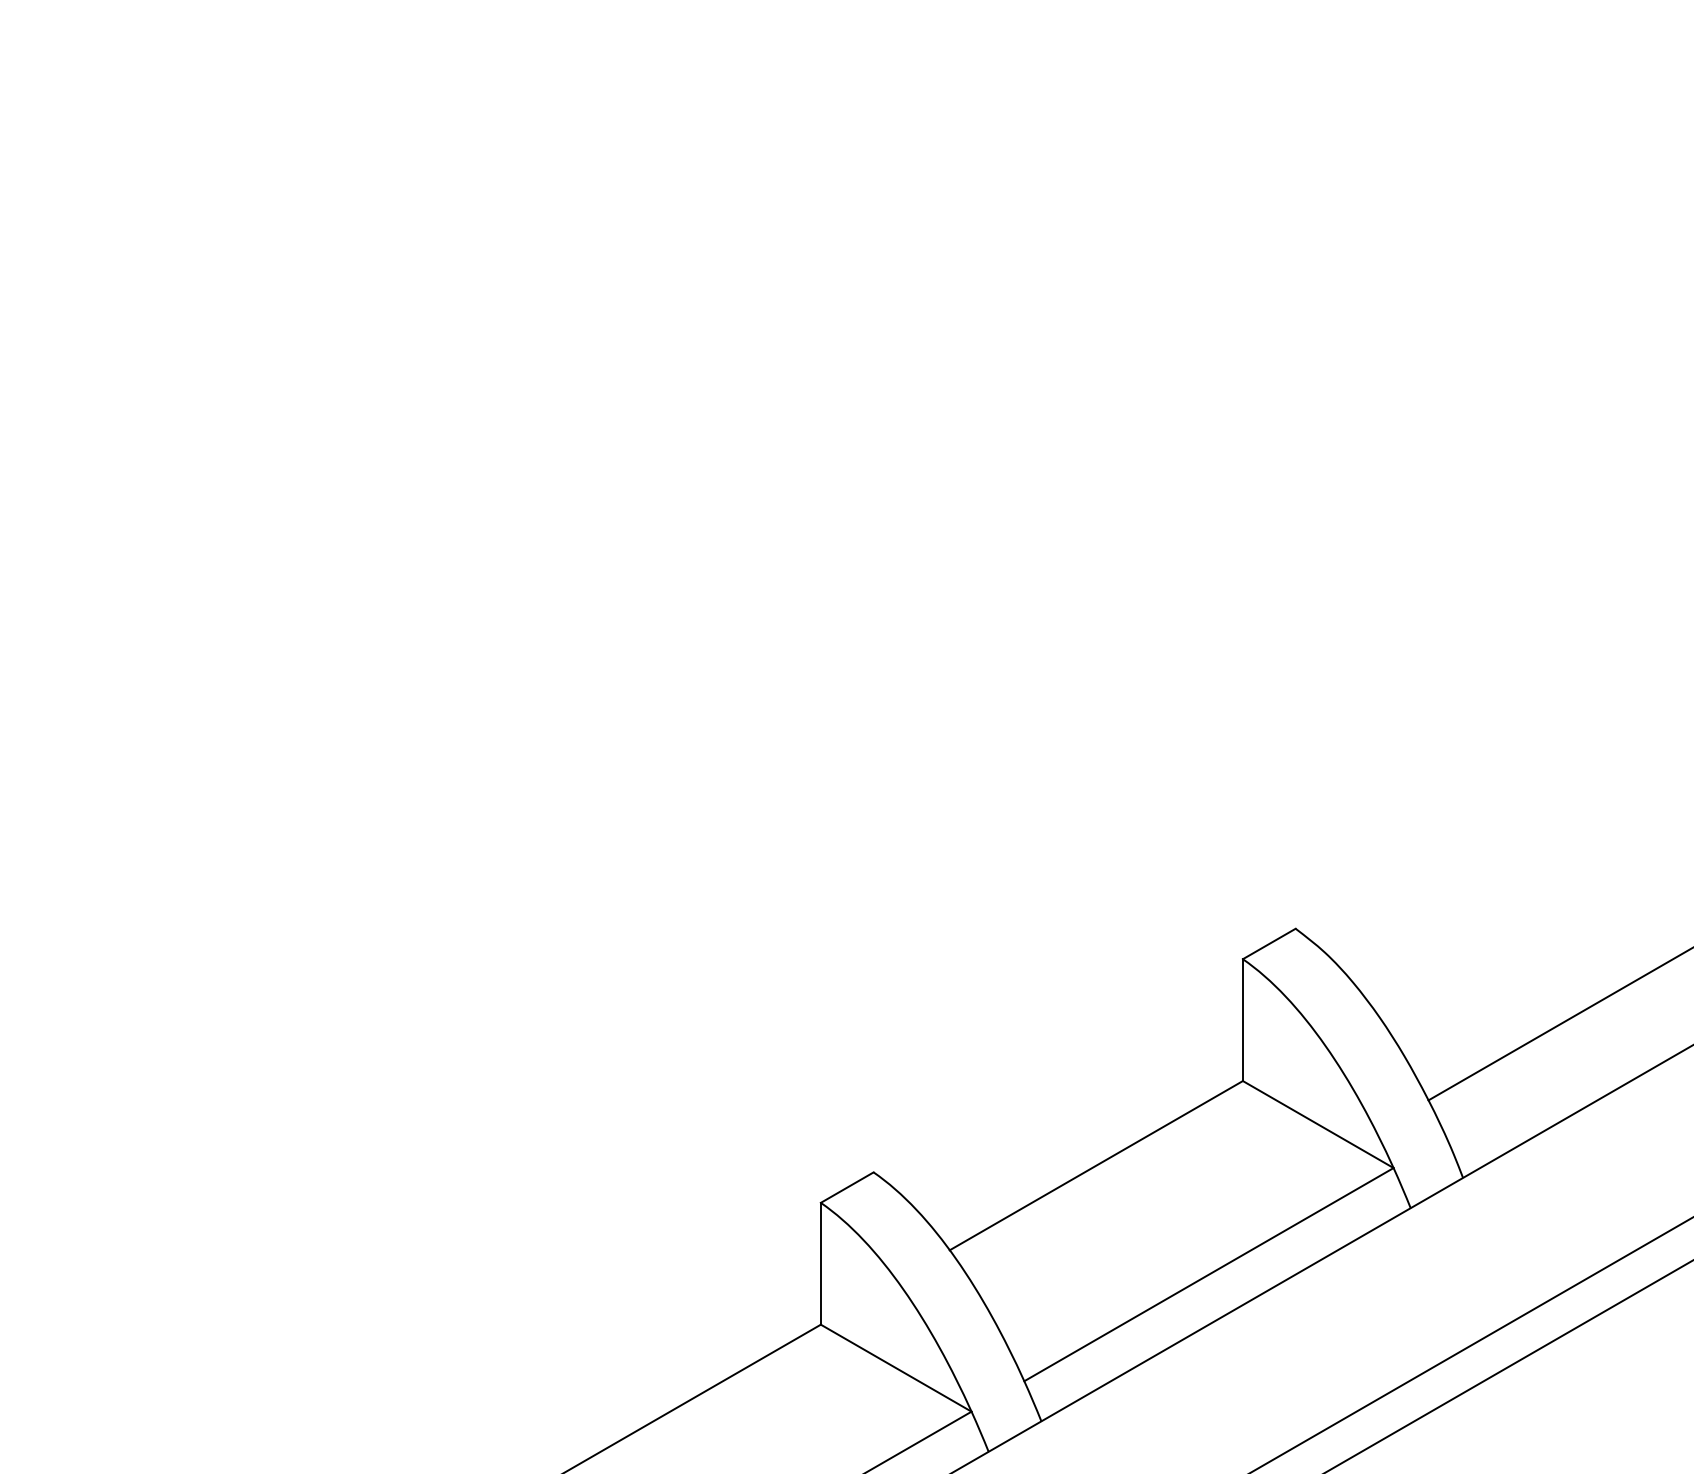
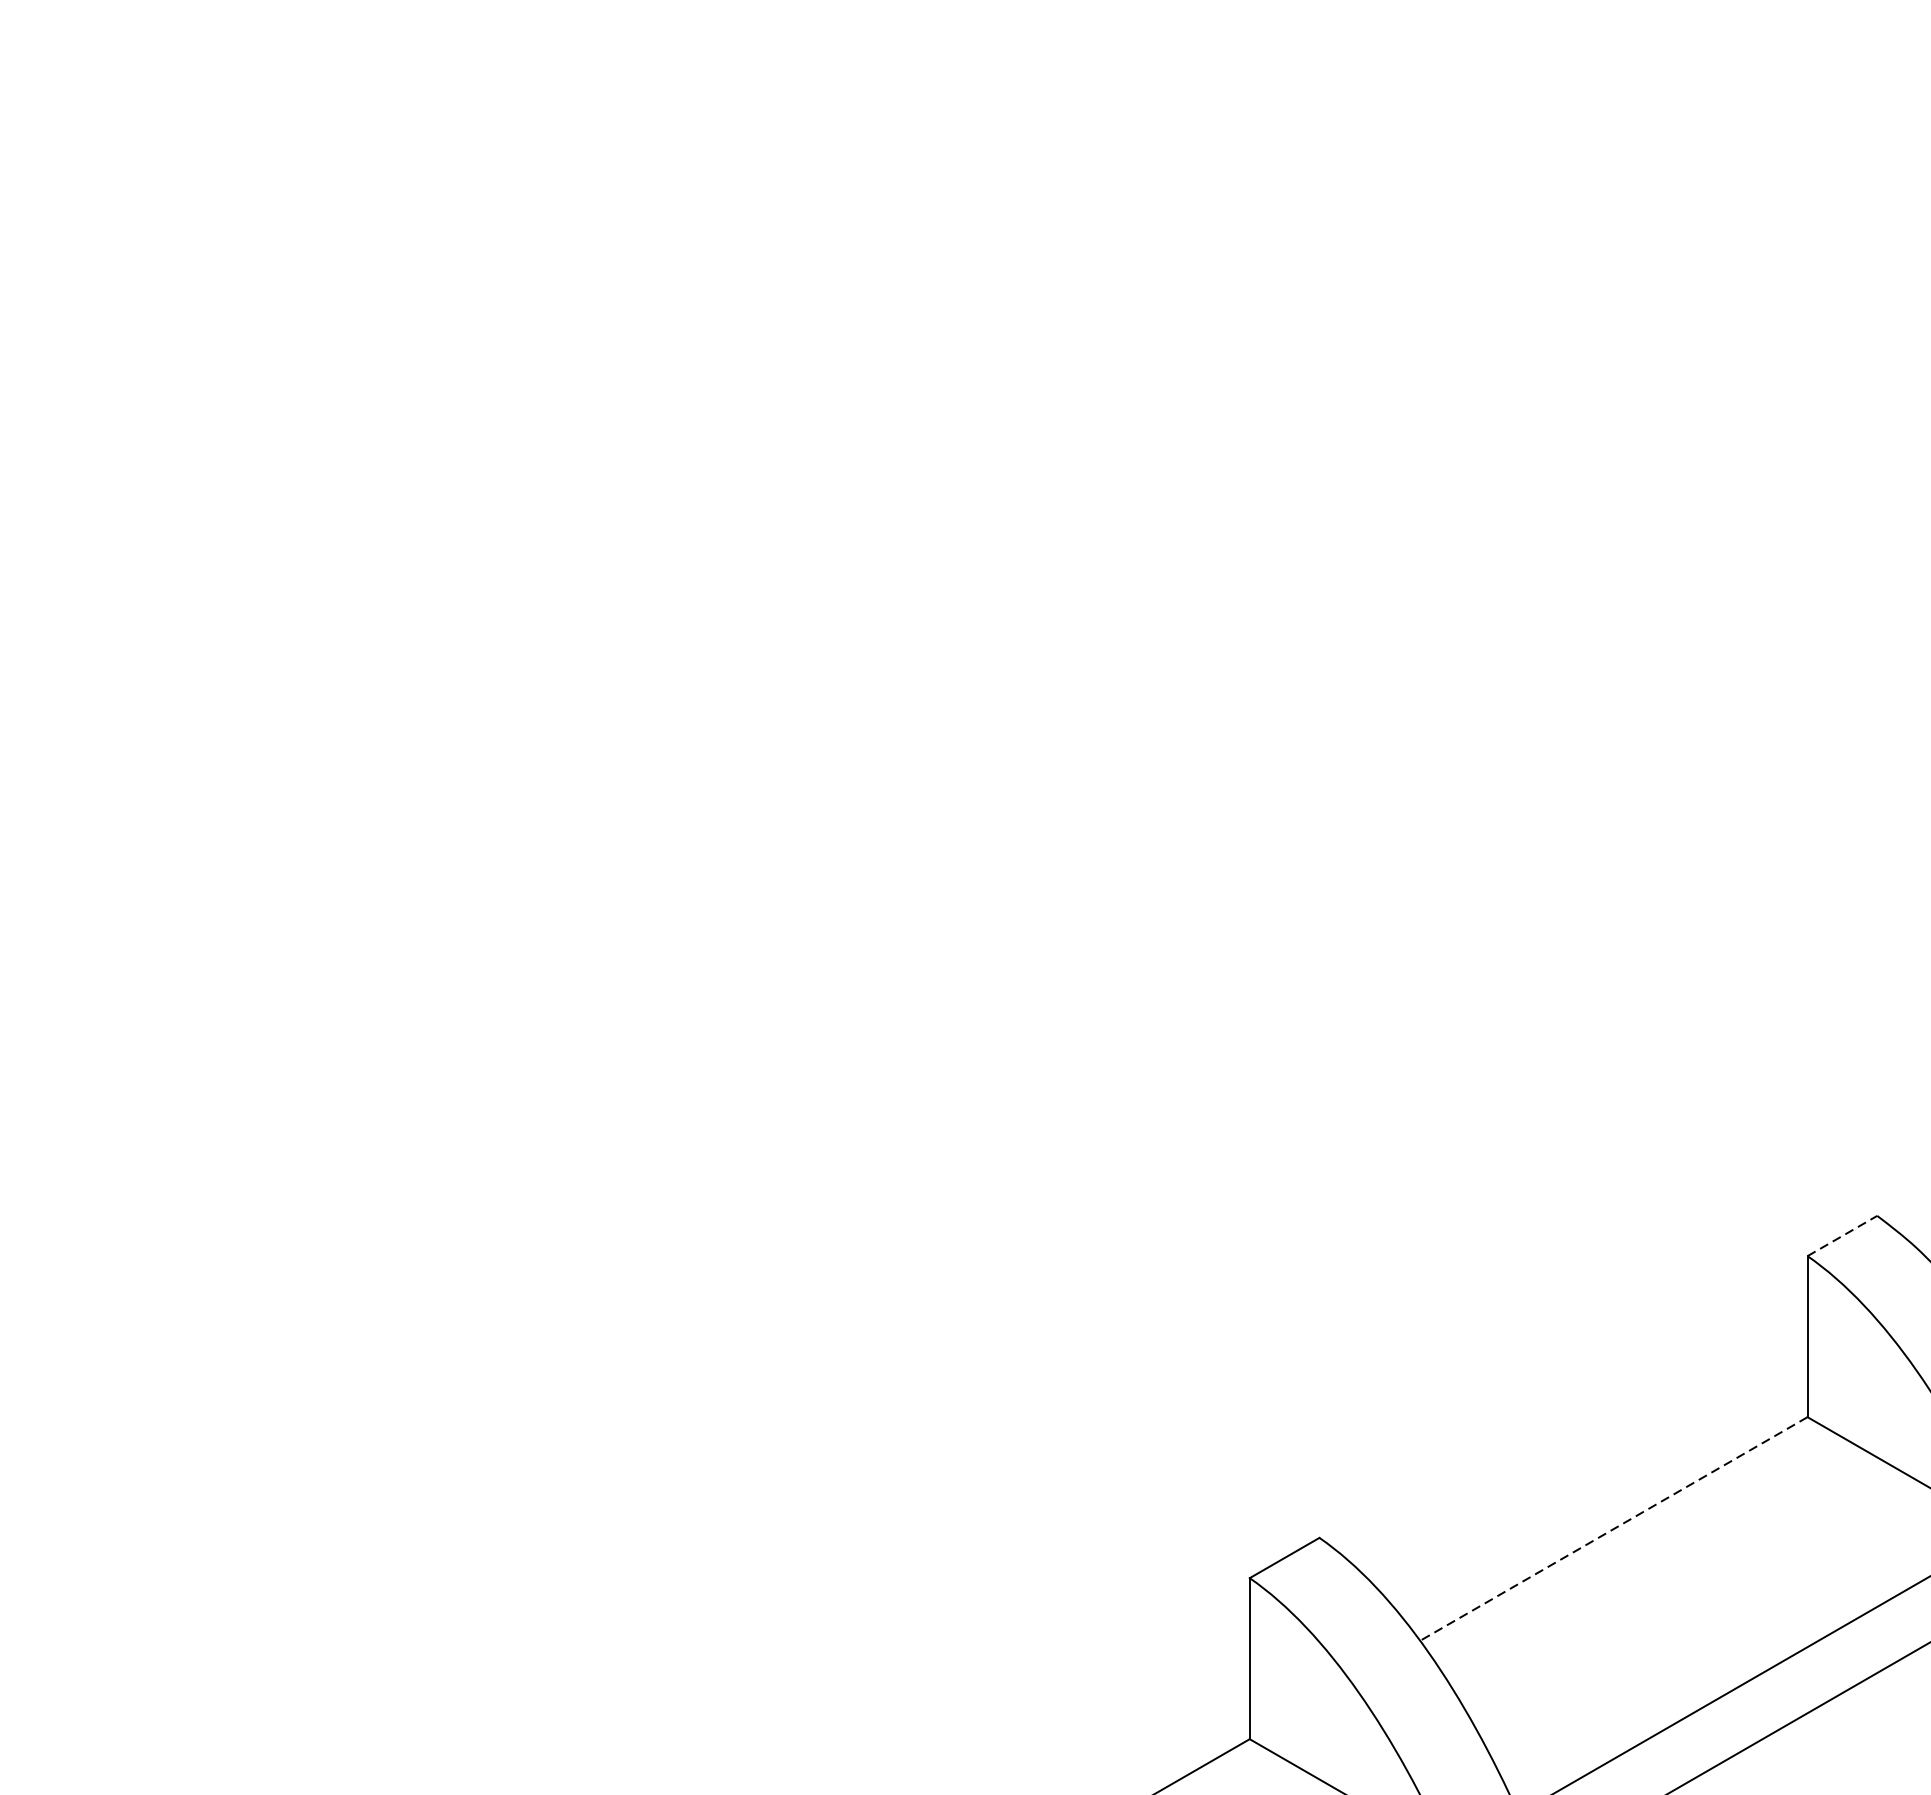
line: (1269, 943) -> (1842, 1235), solid -> dashed
line: (1095, 1165) -> (1612, 1528), solid -> dashed

